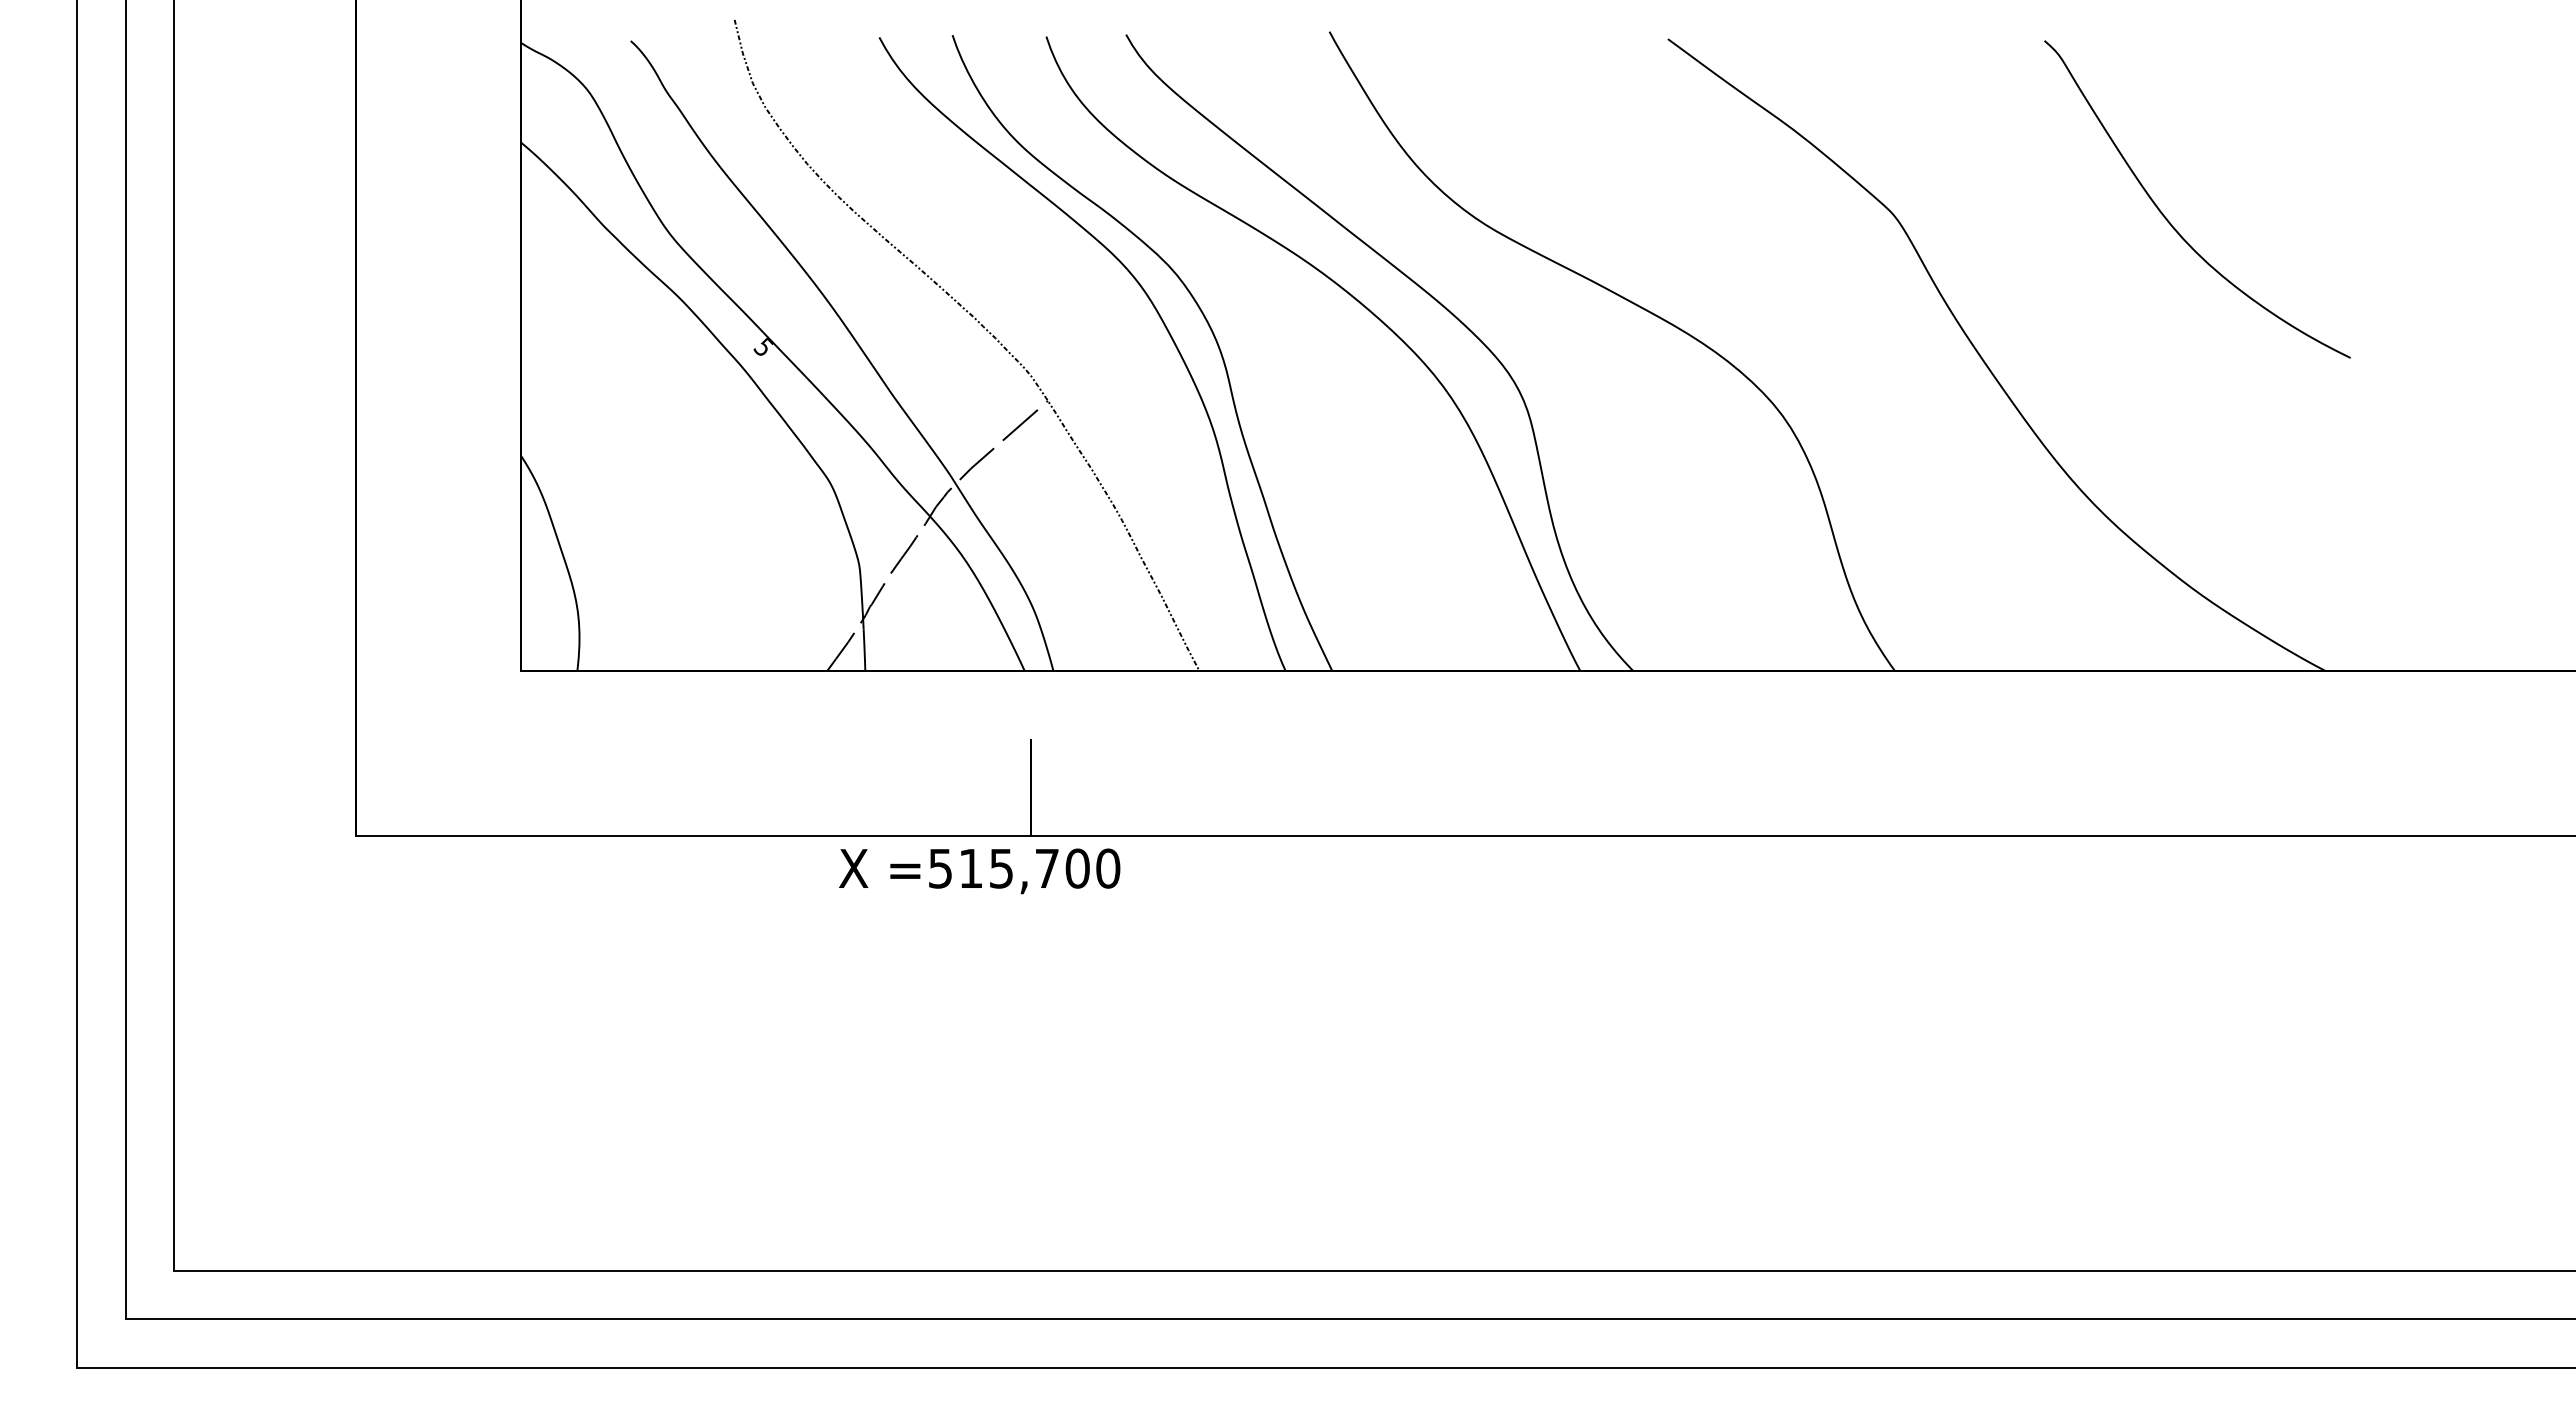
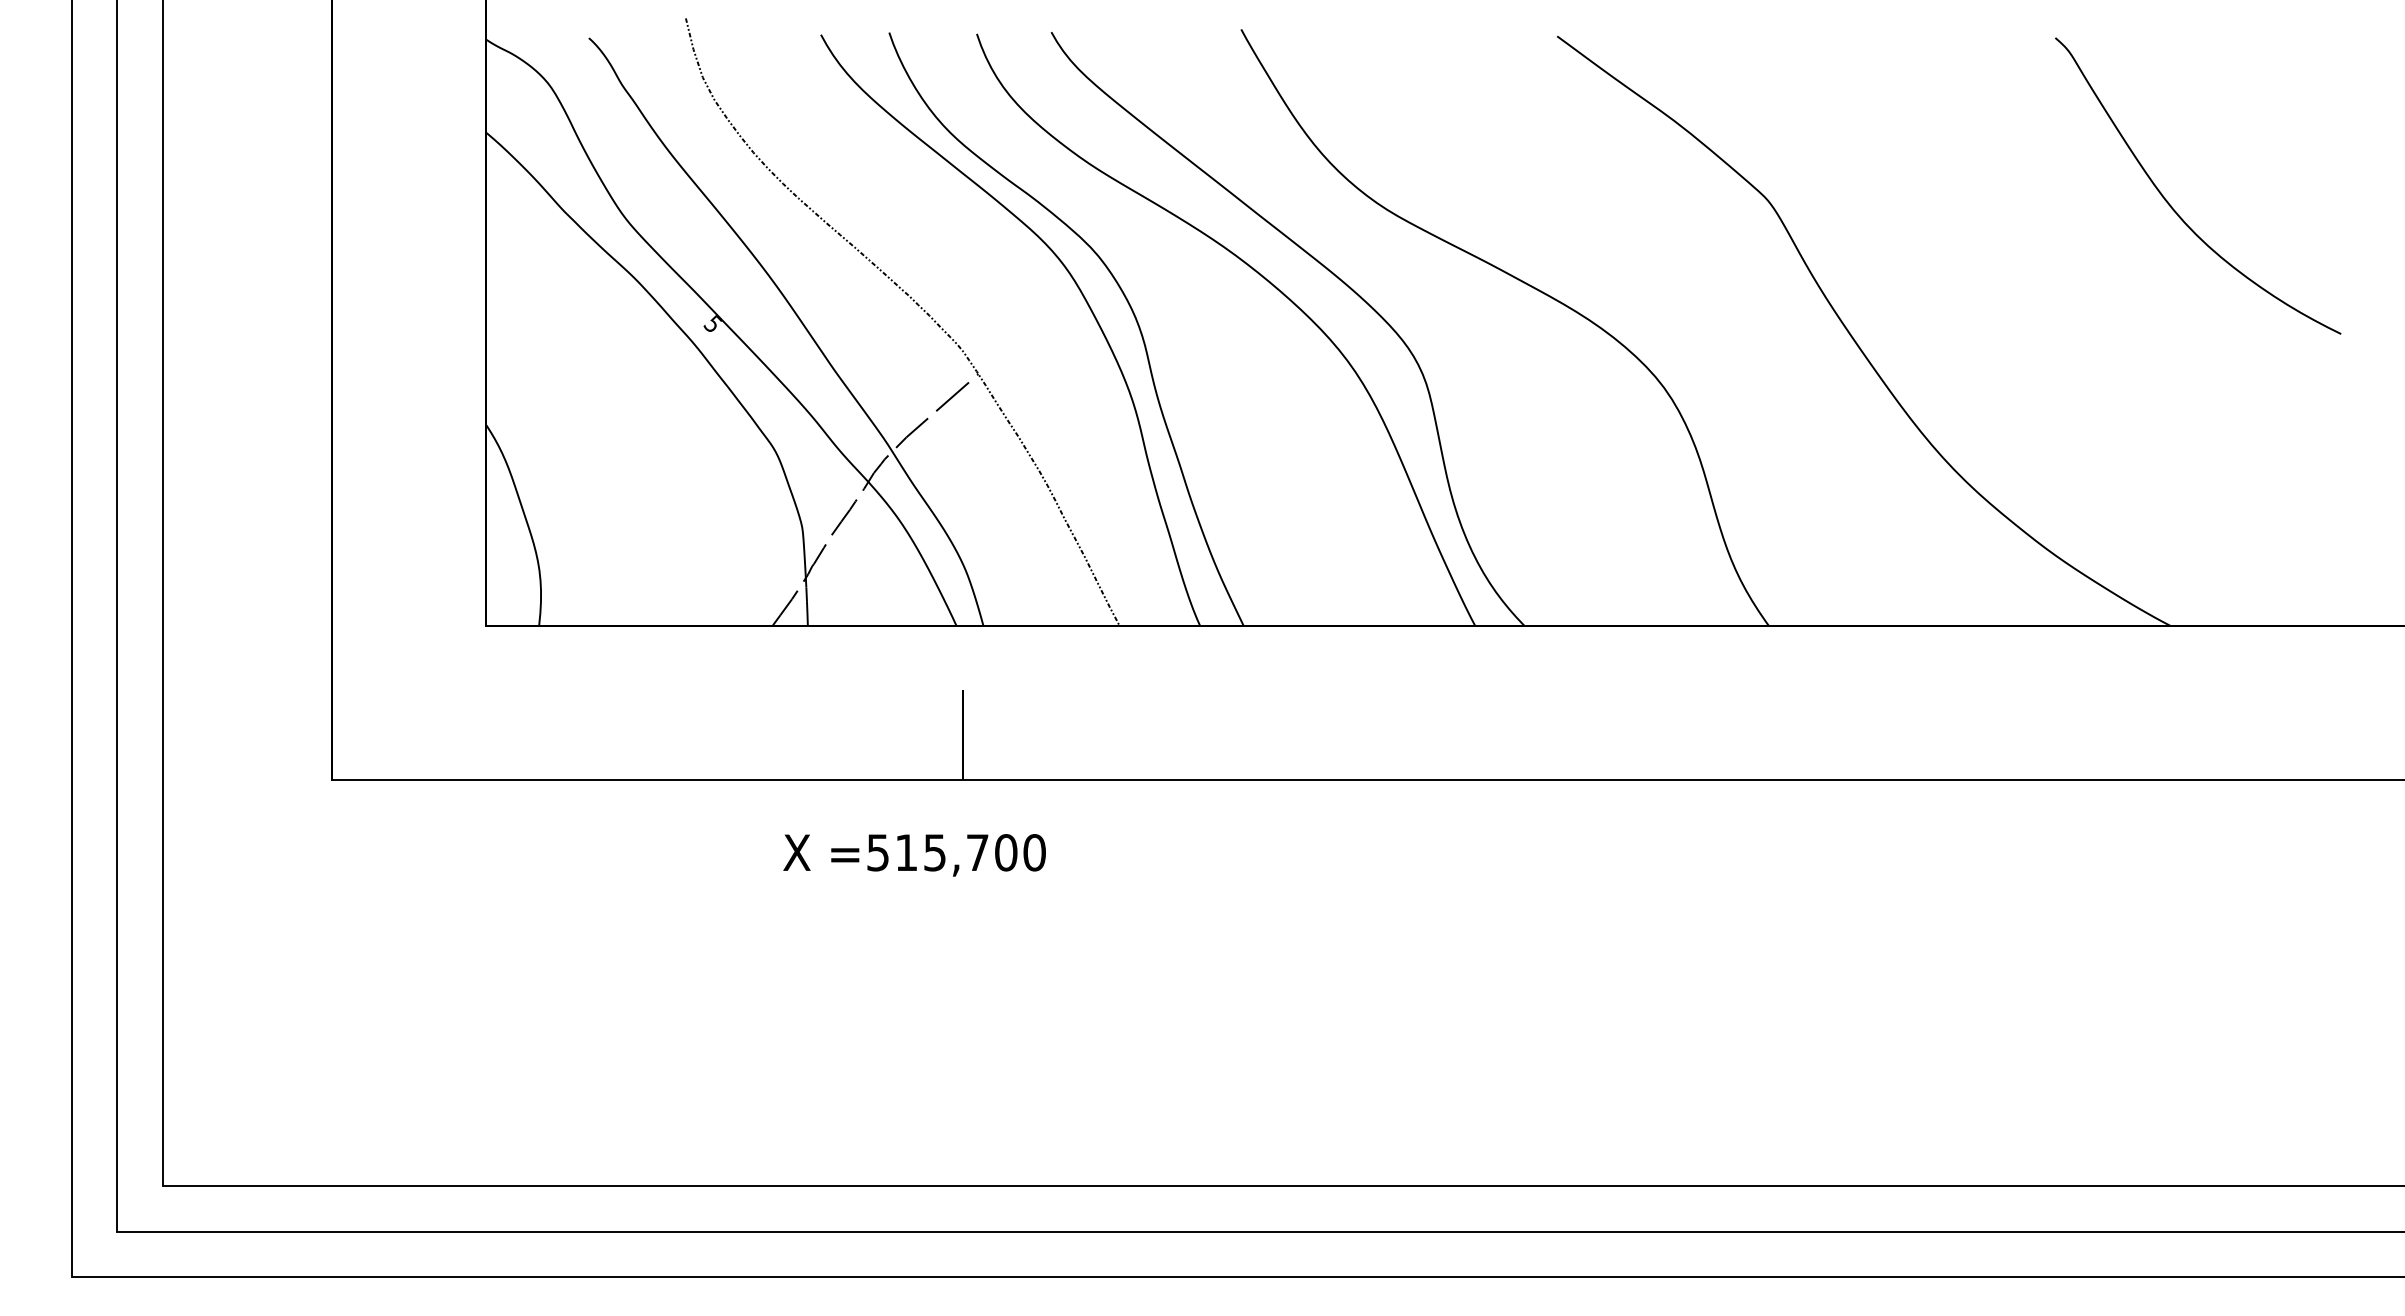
curve: (2171, 223) -> (2173, 208), moved
text: (979, 871) -> (914, 855), moved

